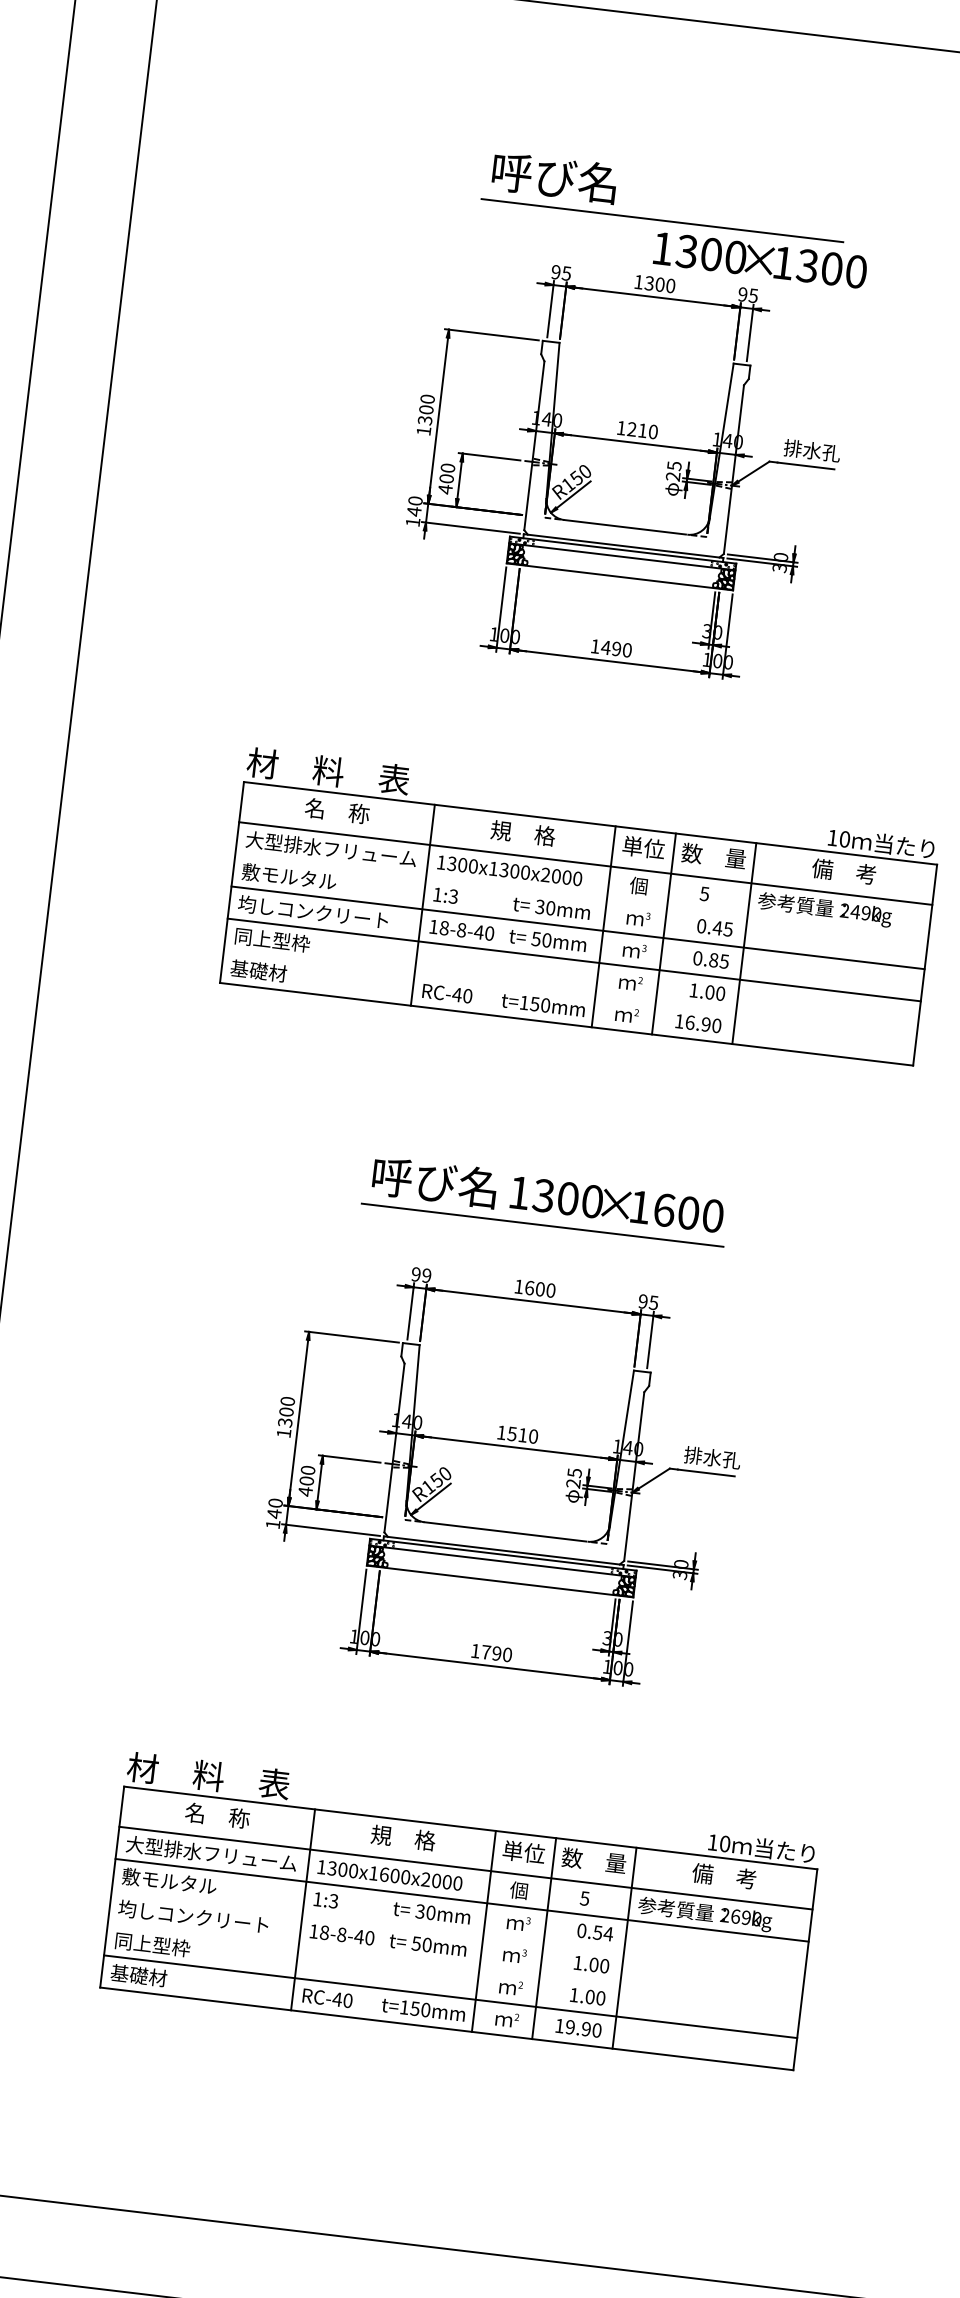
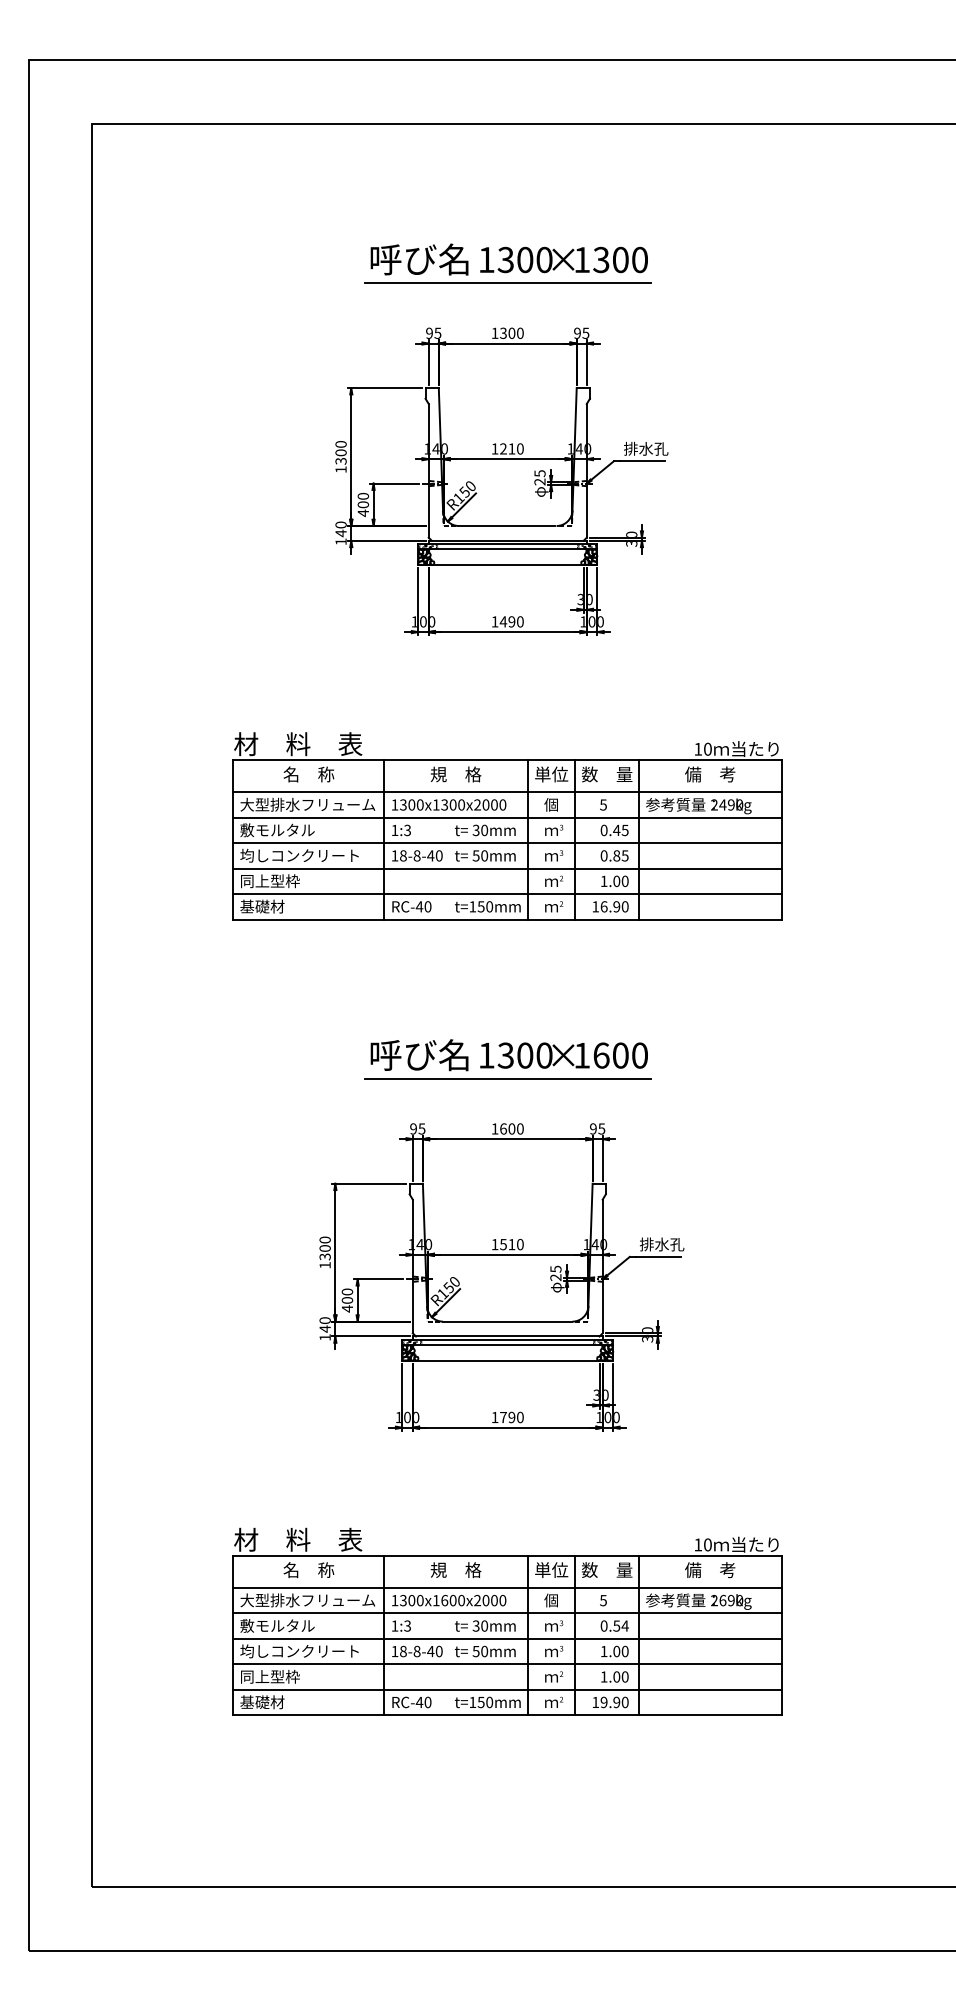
text: (759, 259) -> (563, 259), moved
line: (581, 895) -> (507, 817), added
line: (570, 992) -> (507, 894), added
text: (426, 1275) -> (421, 1128), 99 -> 95
line: (458, 1932) -> (507, 1638), added
line: (454, 1964) -> (507, 1664), added

